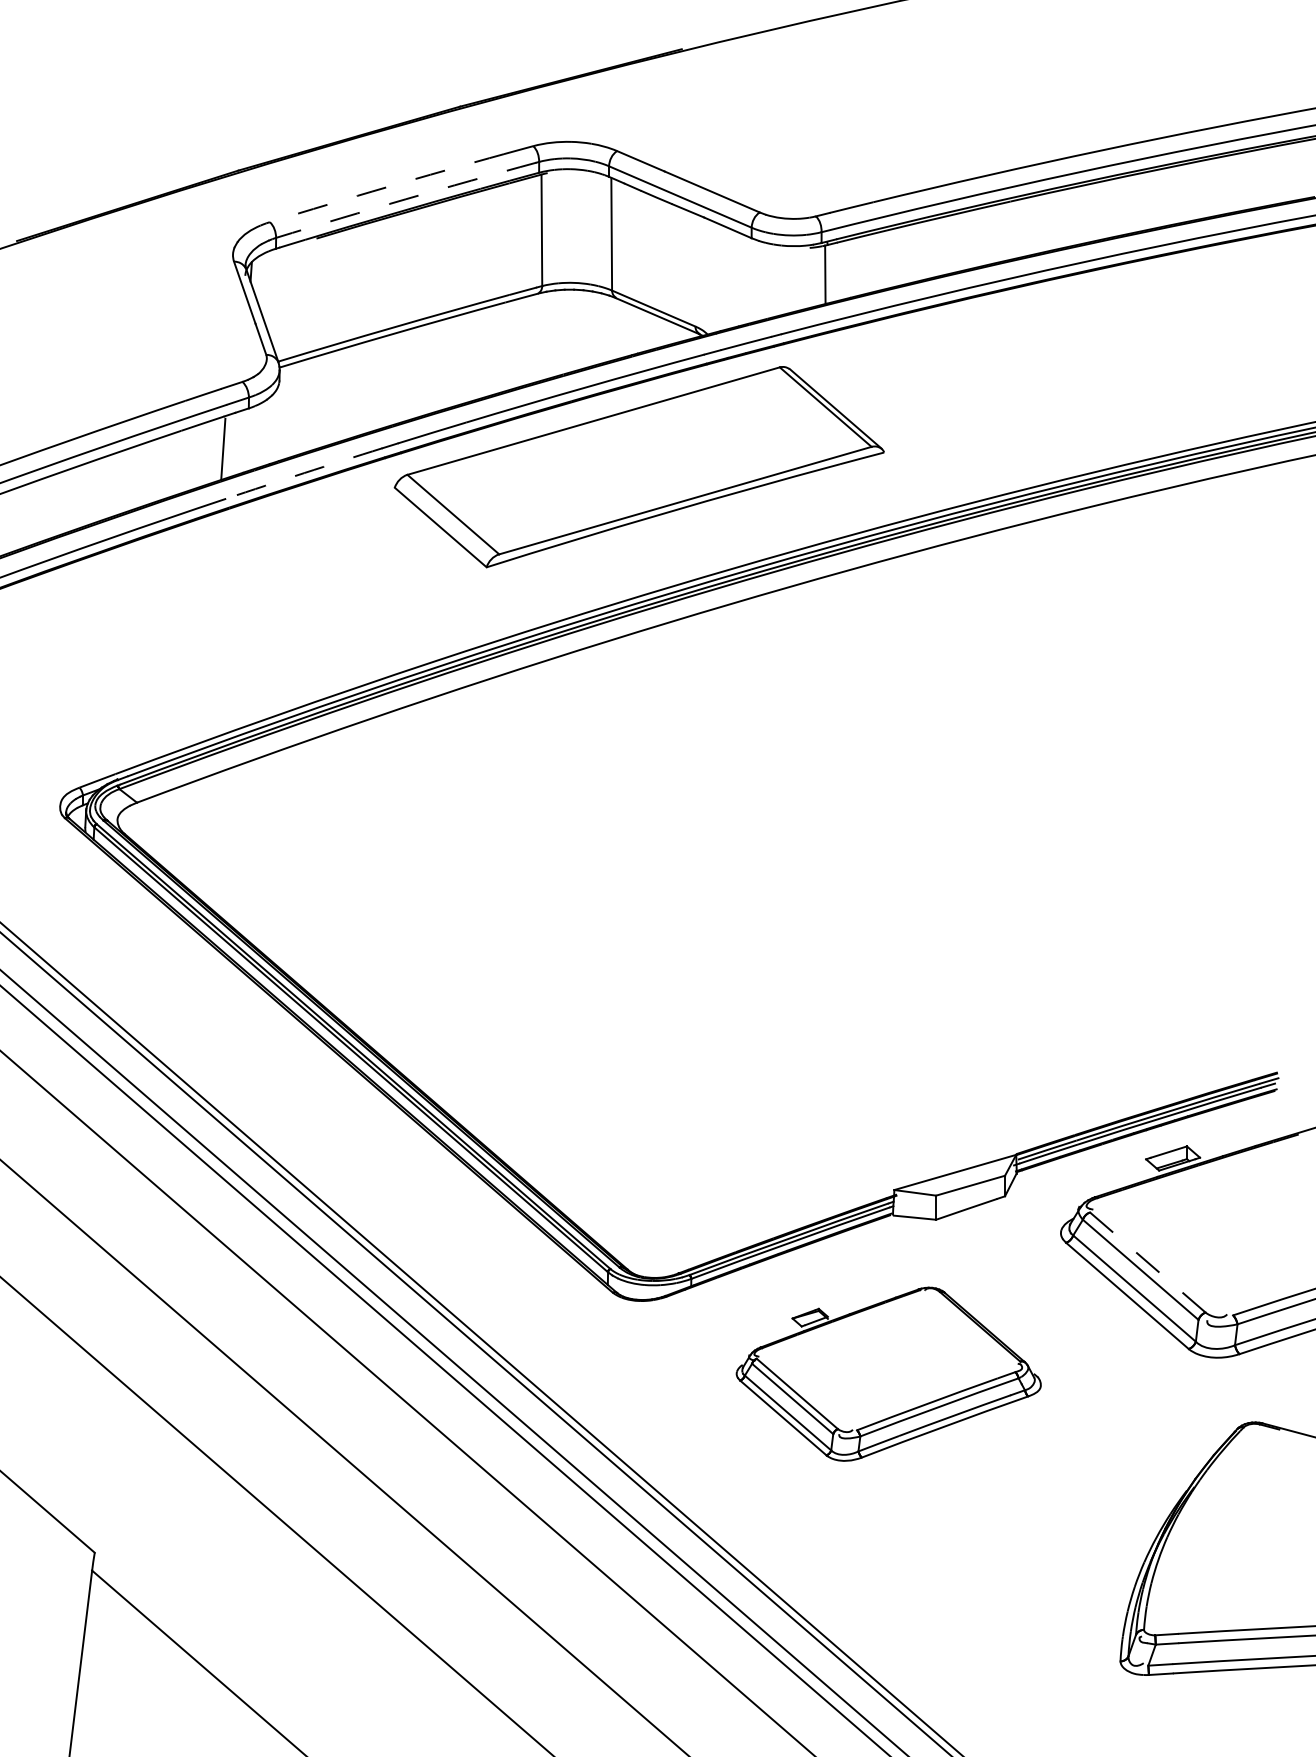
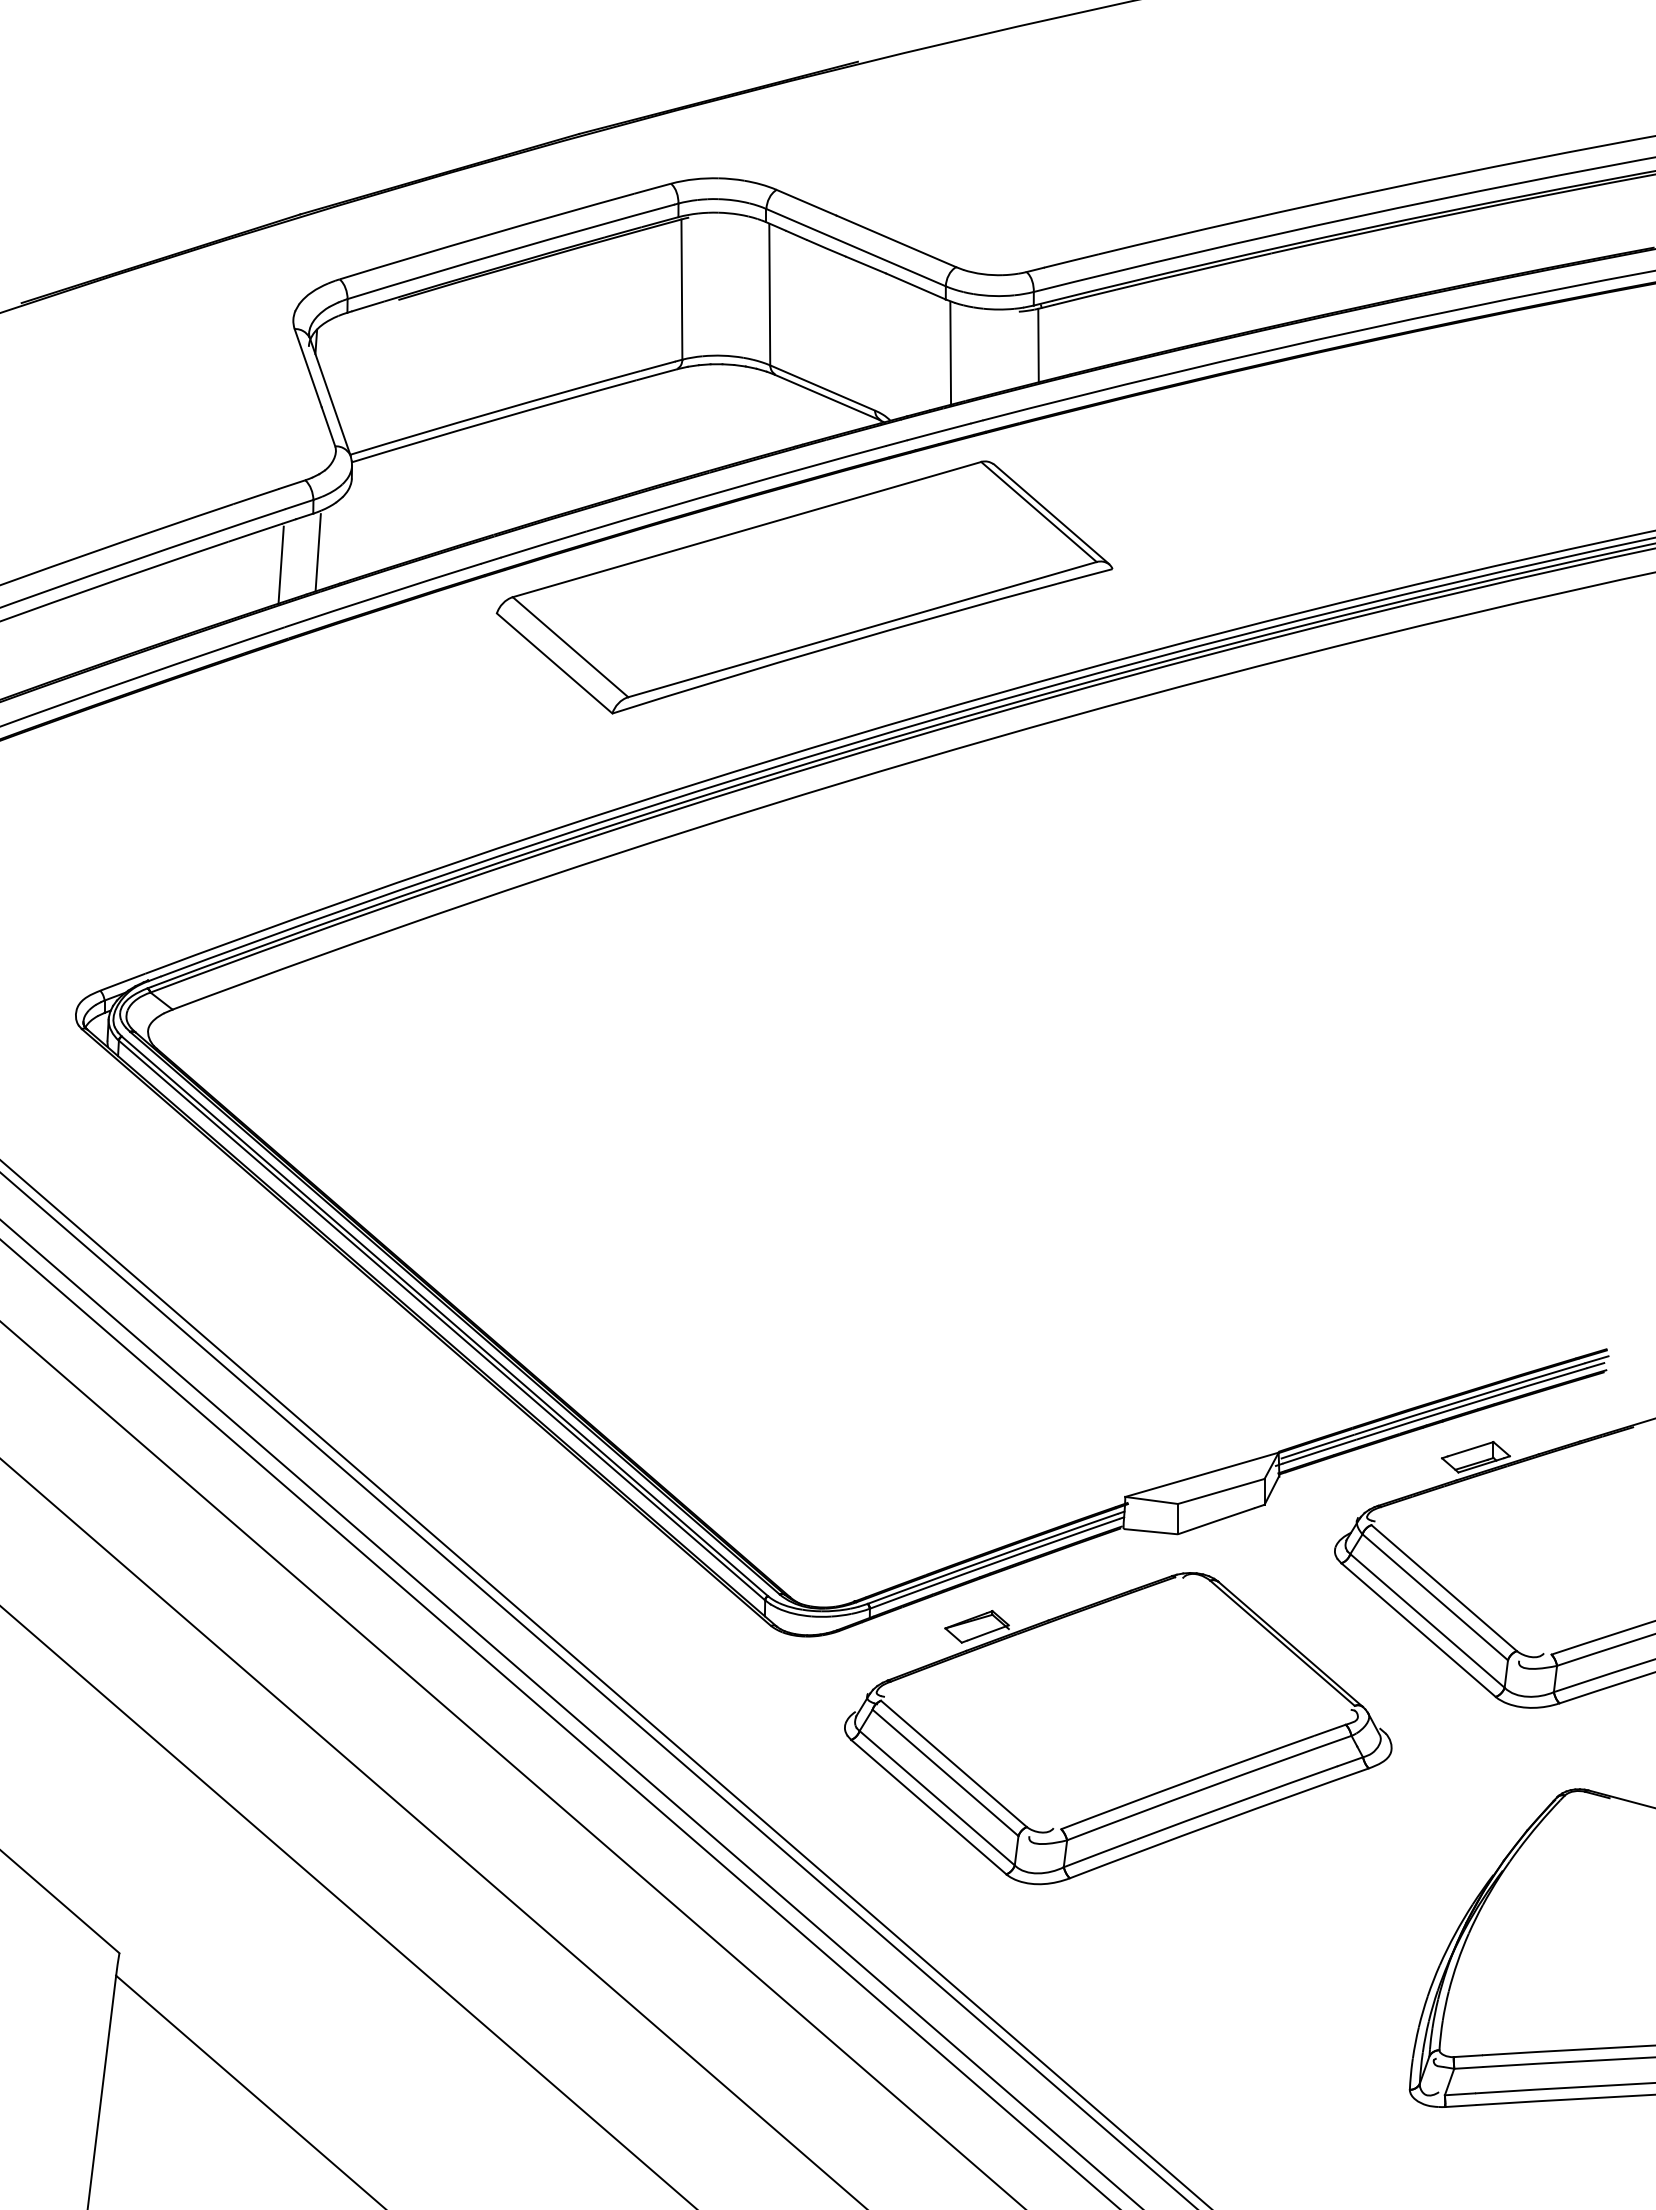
arc: (386, 187) -> (486, 235), dashed -> solid
arc: (405, 199) -> (510, 250), dashed -> solid
line: (755, 281) -> (950, 353), added
line: (252, 439) -> (317, 552), added
arc: (303, 473) -> (382, 595), dashed -> solid
line: (1147, 1262) -> (1443, 1587), dashed -> solid
part: (888, 1374) -> (1118, 1728), size x1.43

